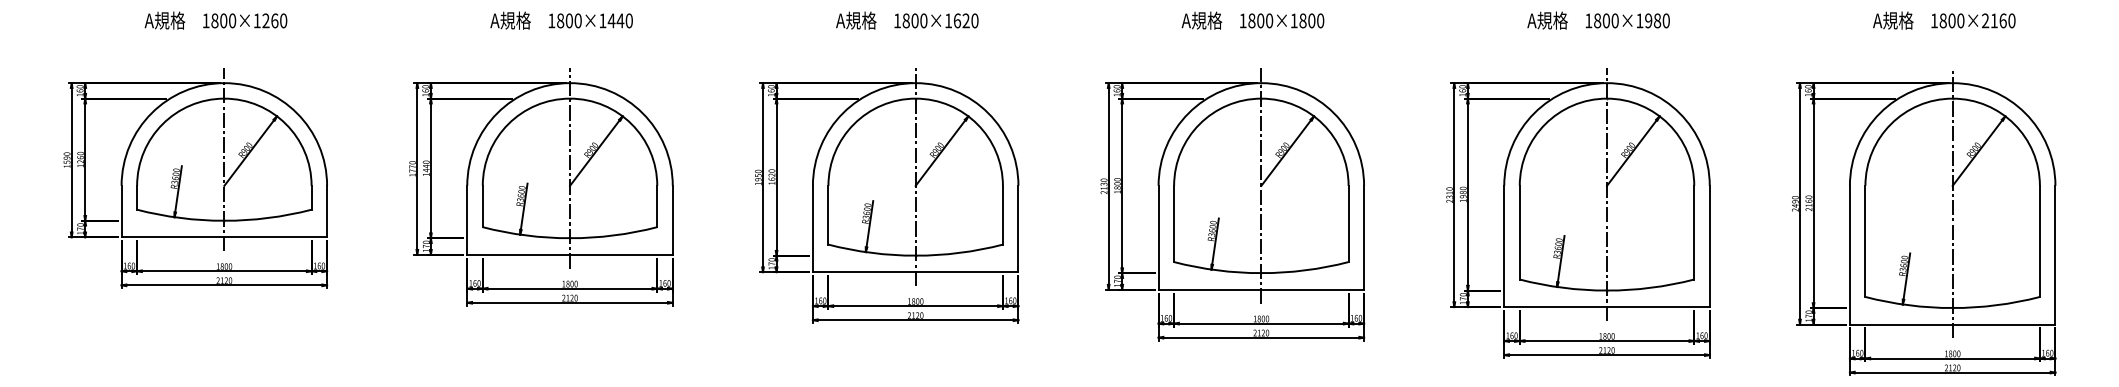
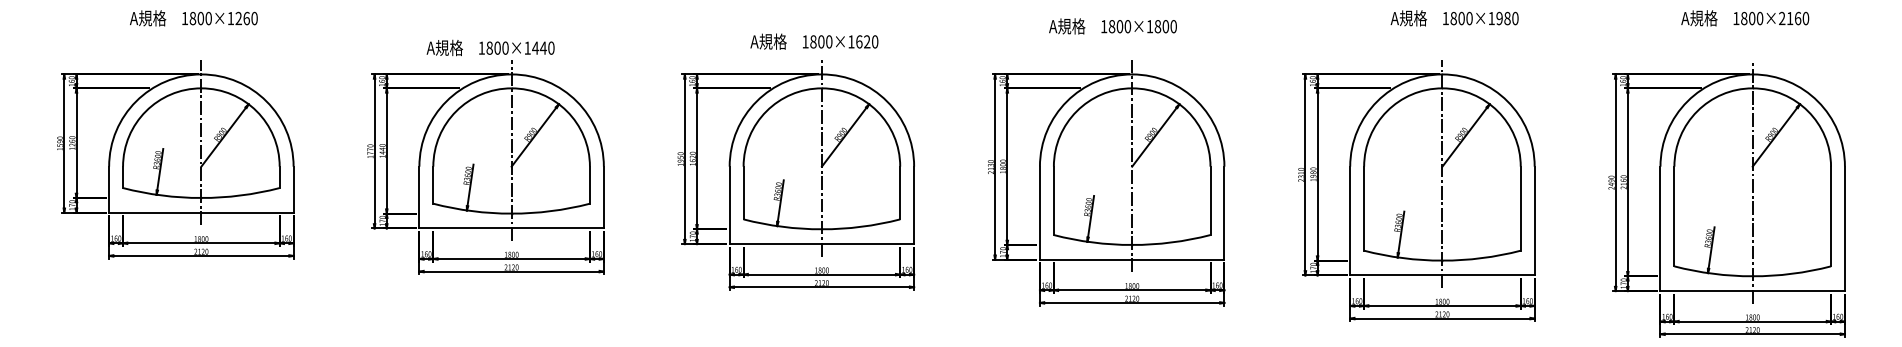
text: (561, 20) -> (490, 47), moved
text: (907, 20) -> (814, 41), moved
text: (1252, 20) -> (1112, 26), moved
text: (1598, 20) -> (1454, 18), moved

